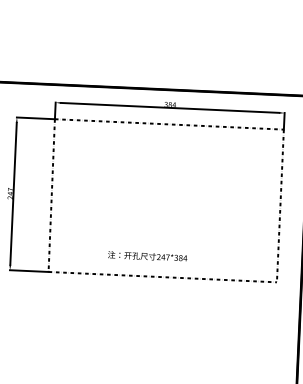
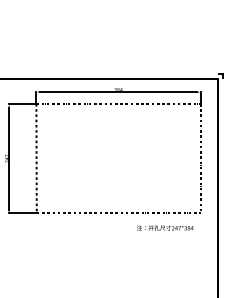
text: (148, 255) -> (165, 227), moved

